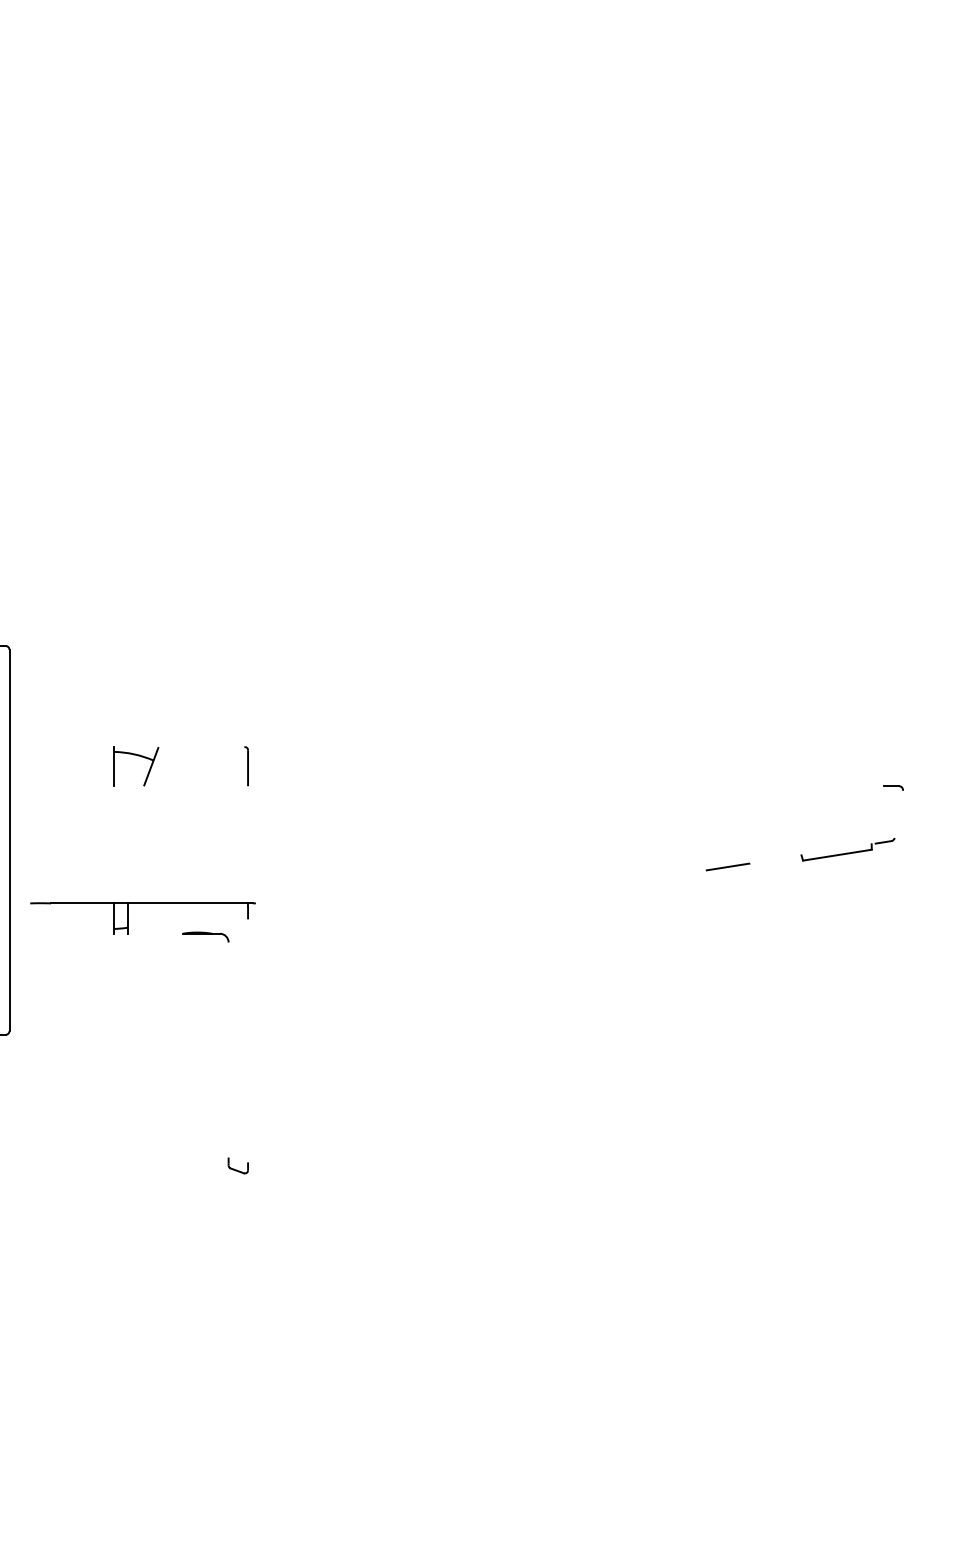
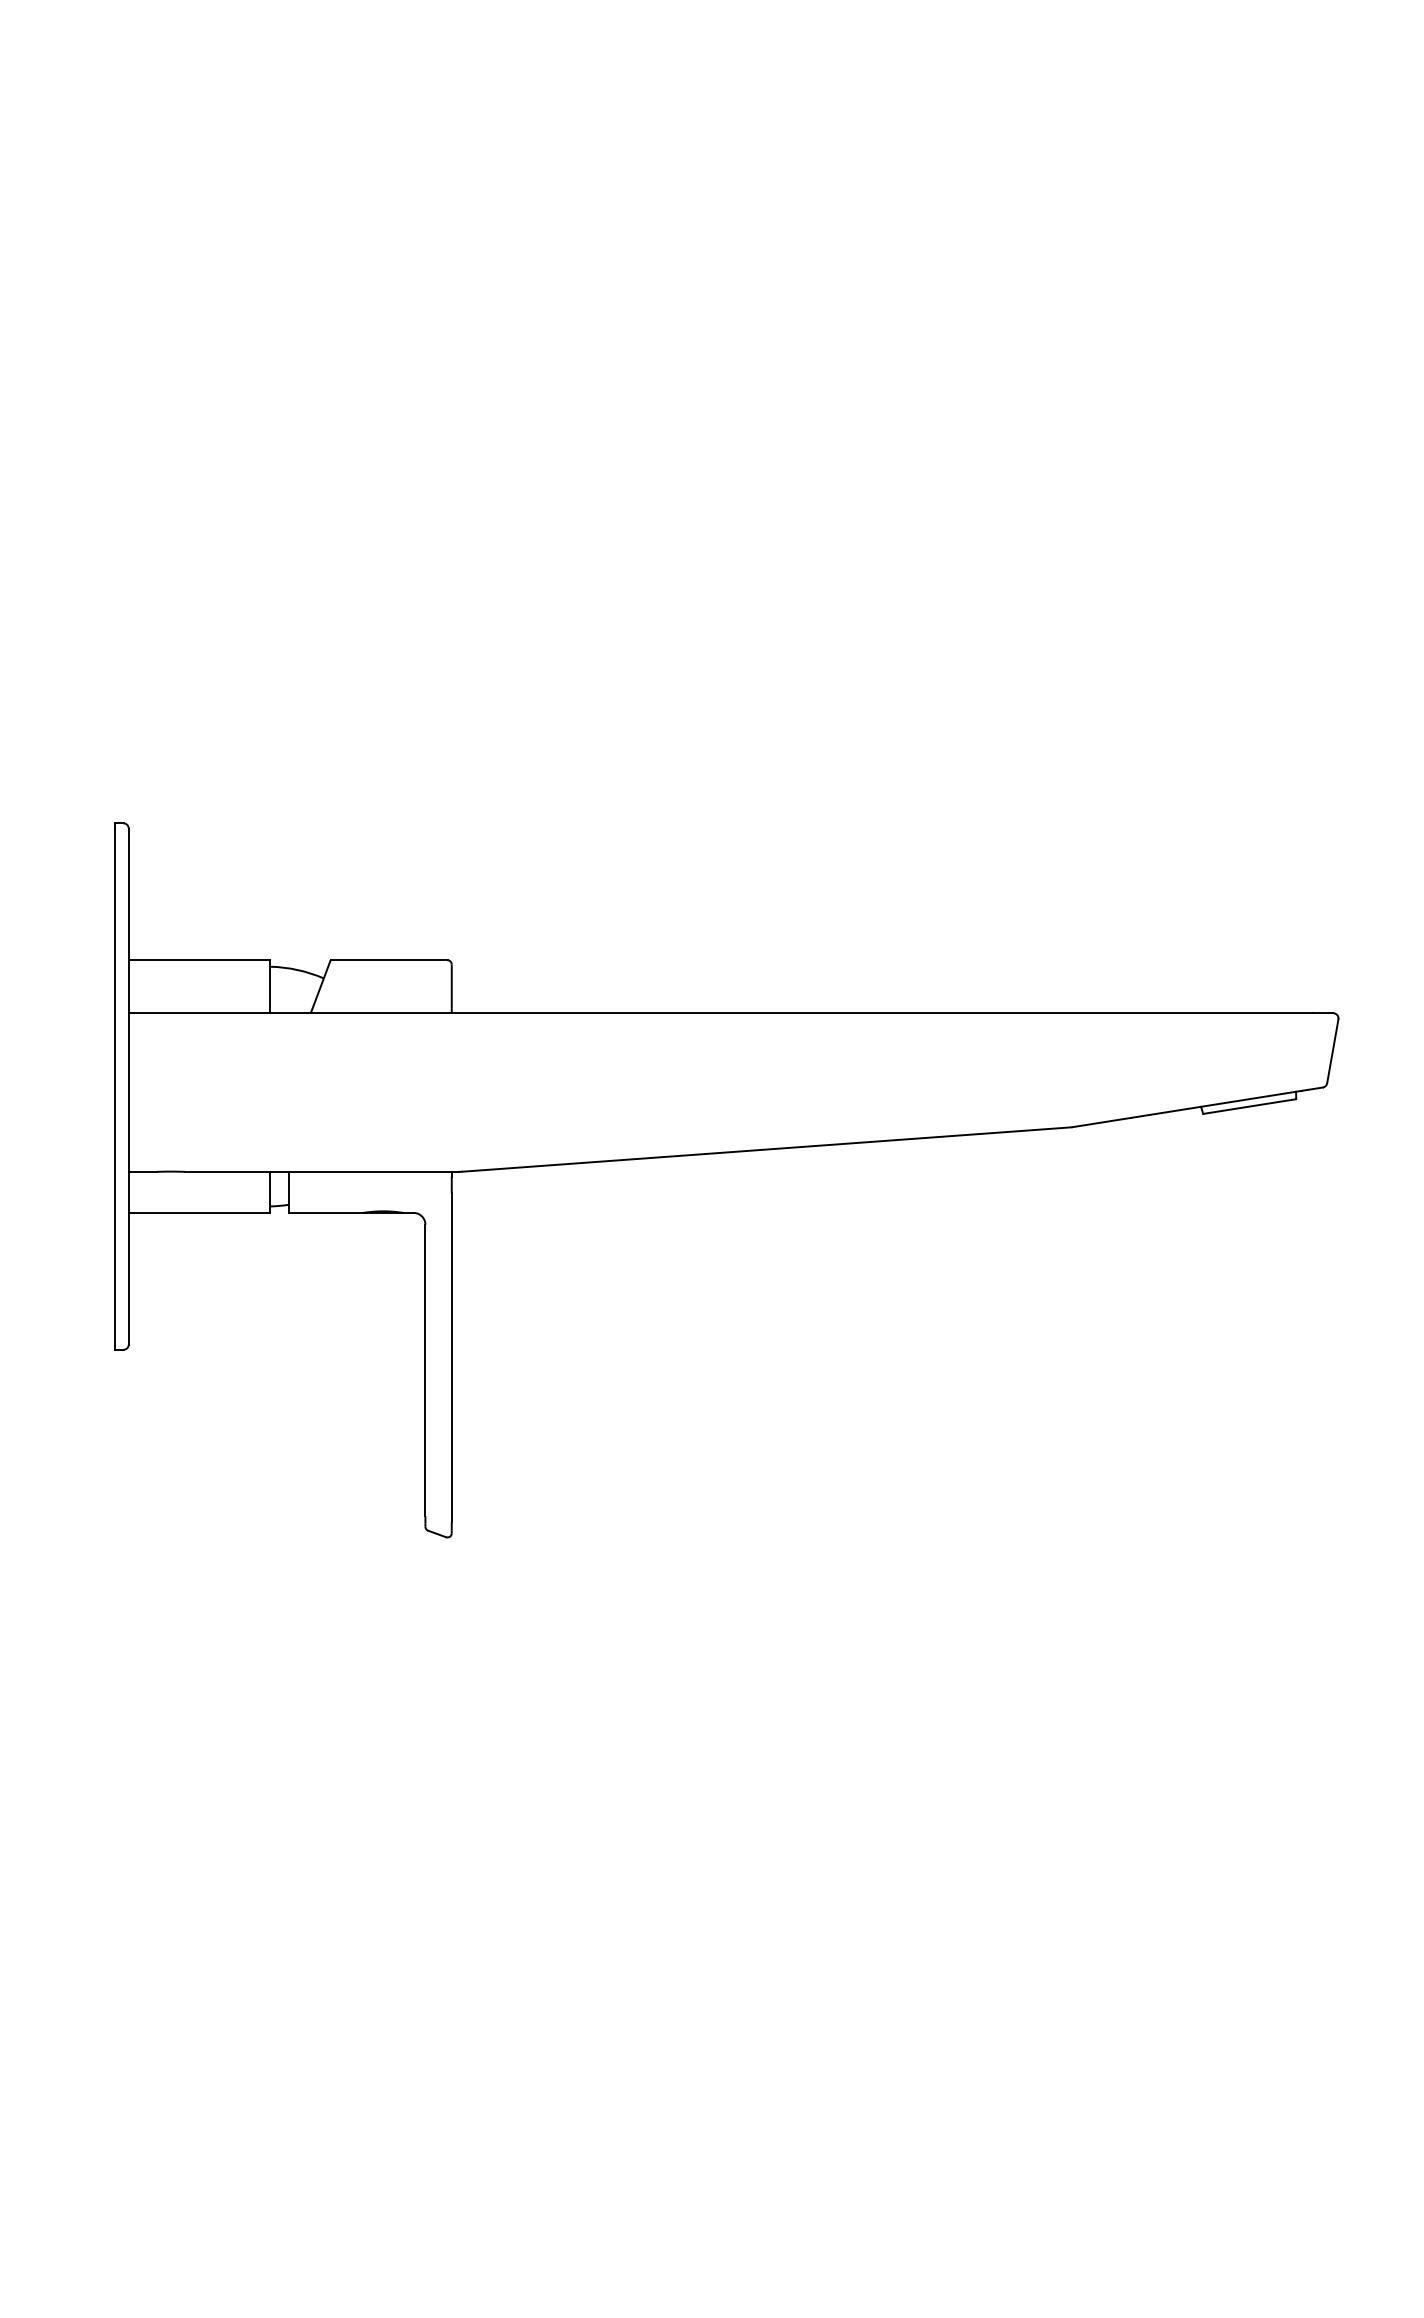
line: (61, 747) -> (199, 960), added
line: (201, 747) -> (388, 960), added
line: (446, 786) -> (720, 1013), added
line: (898, 814) -> (1332, 1051), added
line: (812, 852) -> (1216, 1103), added
line: (480, 886) -> (766, 1149), added
line: (19, 903) -> (142, 1171), added
line: (61, 933) -> (199, 1212), added
line: (154, 933) -> (325, 1212), added
line: (247, 1040) -> (451, 1357), added
line: (228, 1049) -> (425, 1369), added

